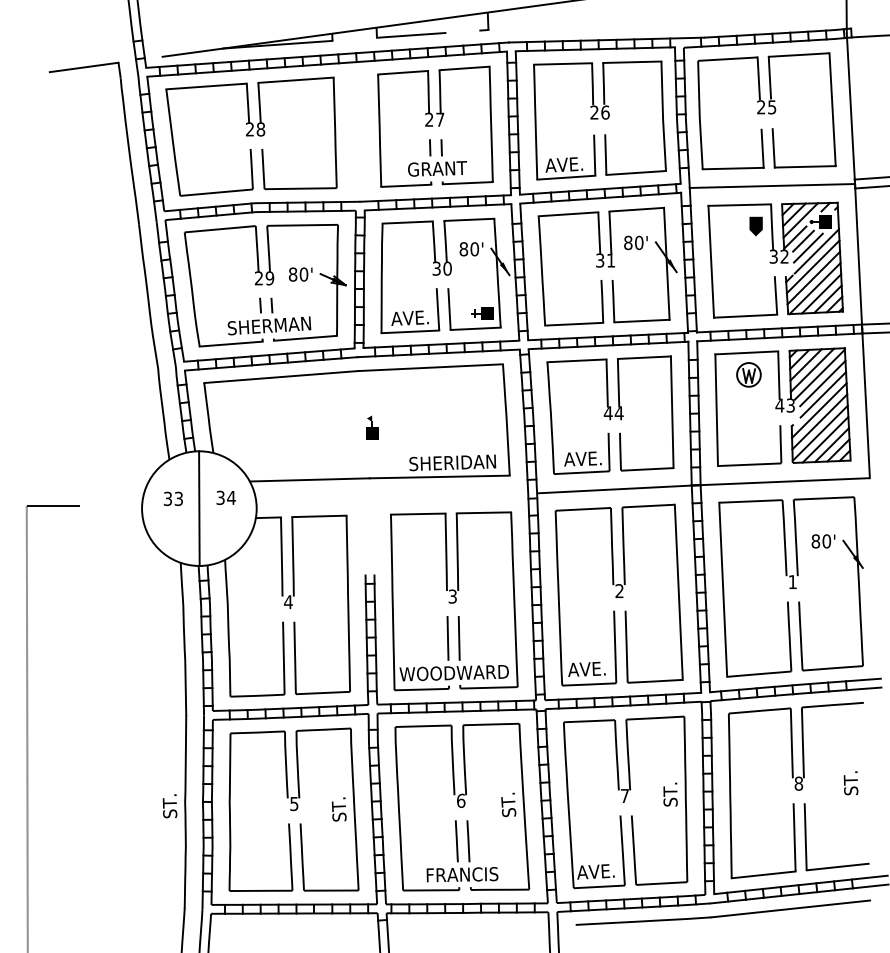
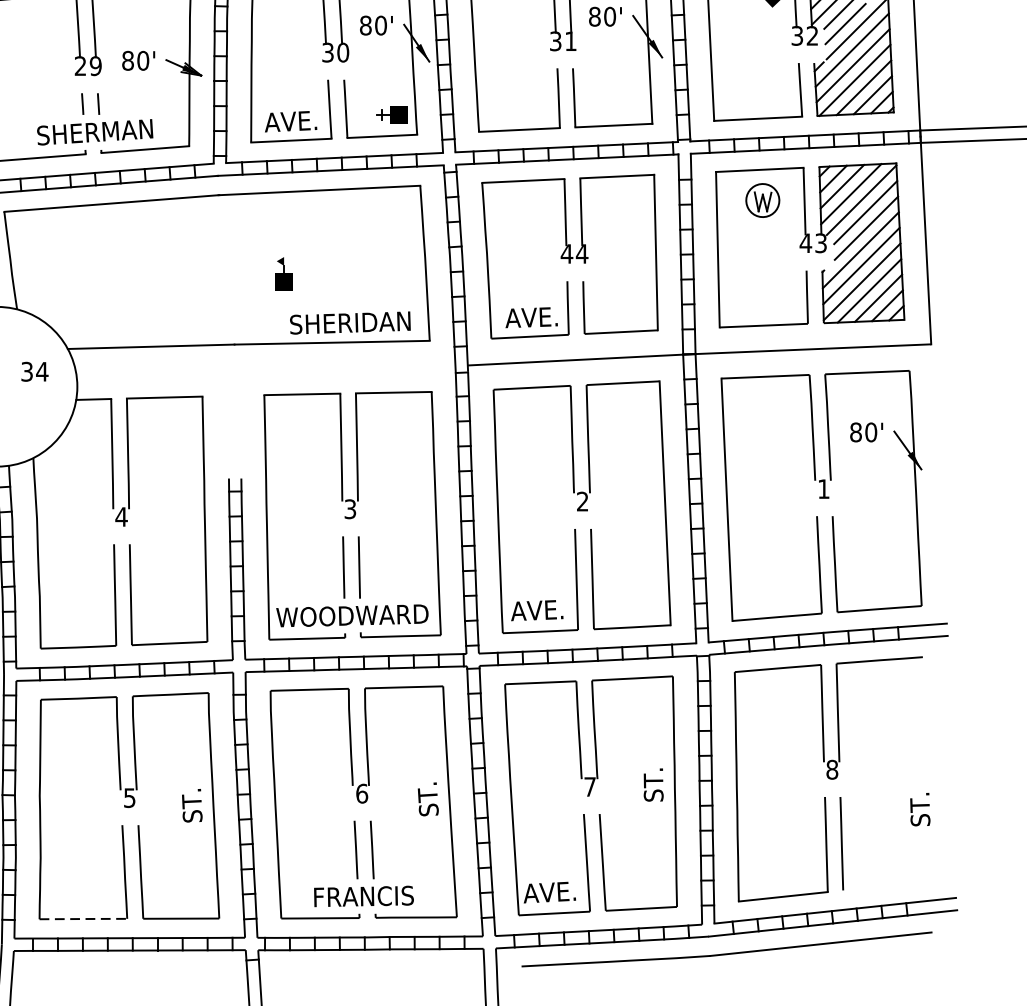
part: (372, 427) -> (284, 273), moved
text: (850, 783) -> (919, 809), moved
line: (837, 866) -> (886, 885), removed
line: (261, 890) -> (84, 918), solid -> dashed

